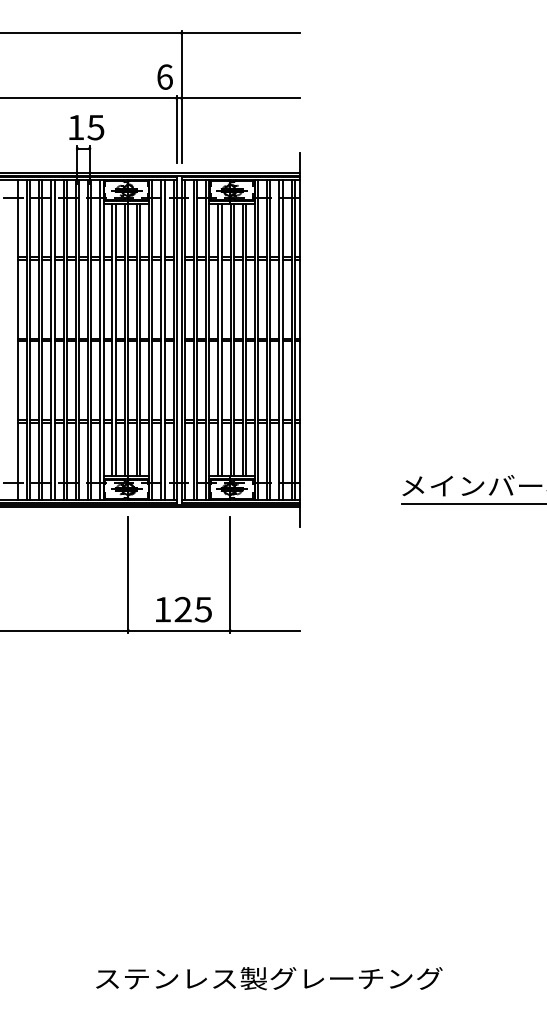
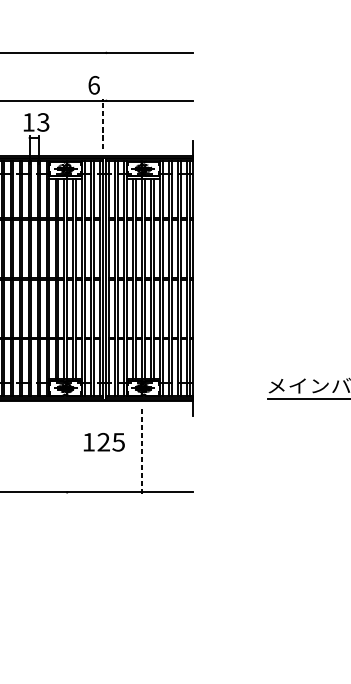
line: (181, 96) -> (106, 99), removed
text: (95, 126) -> (43, 121), 15 -> 13
line: (176, 129) -> (102, 123), solid -> dashed
line: (128, 574) -> (67, 450), removed
line: (230, 575) -> (142, 451), solid -> dashed
text: (183, 609) -> (104, 442), moved

